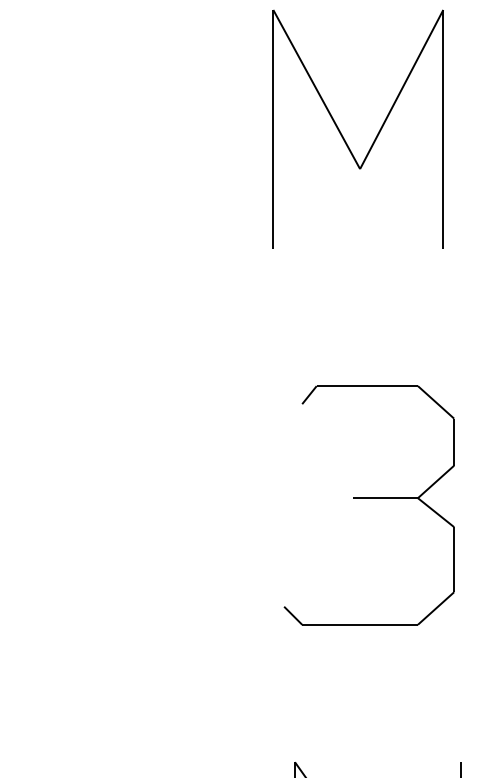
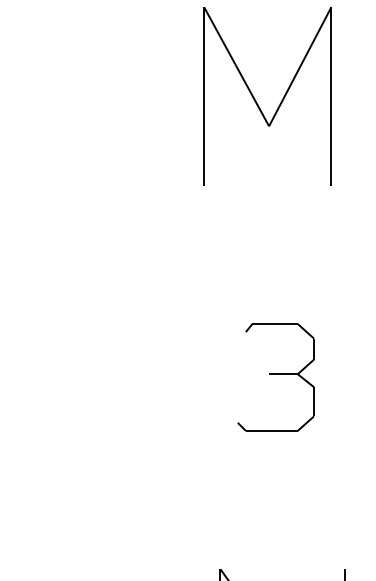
part: (368, 505) -> (275, 377), size x0.6

